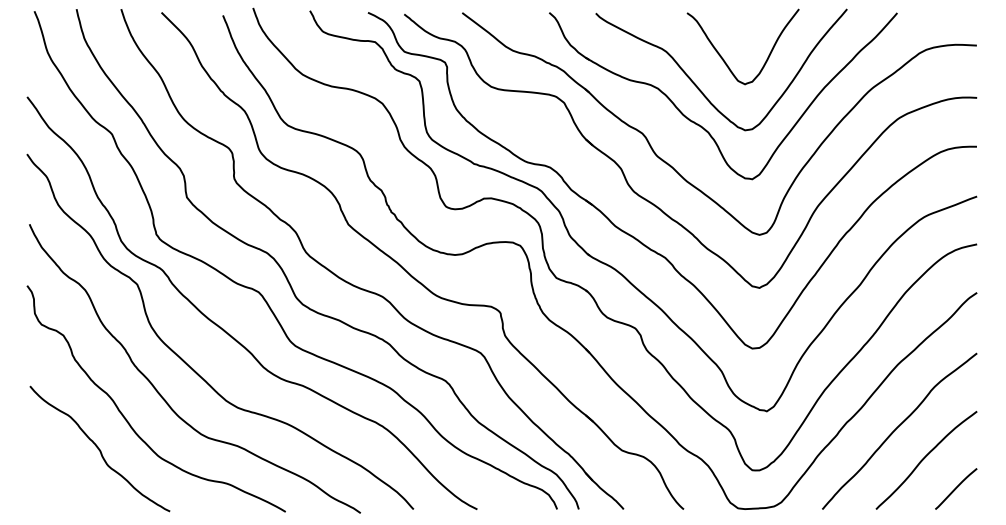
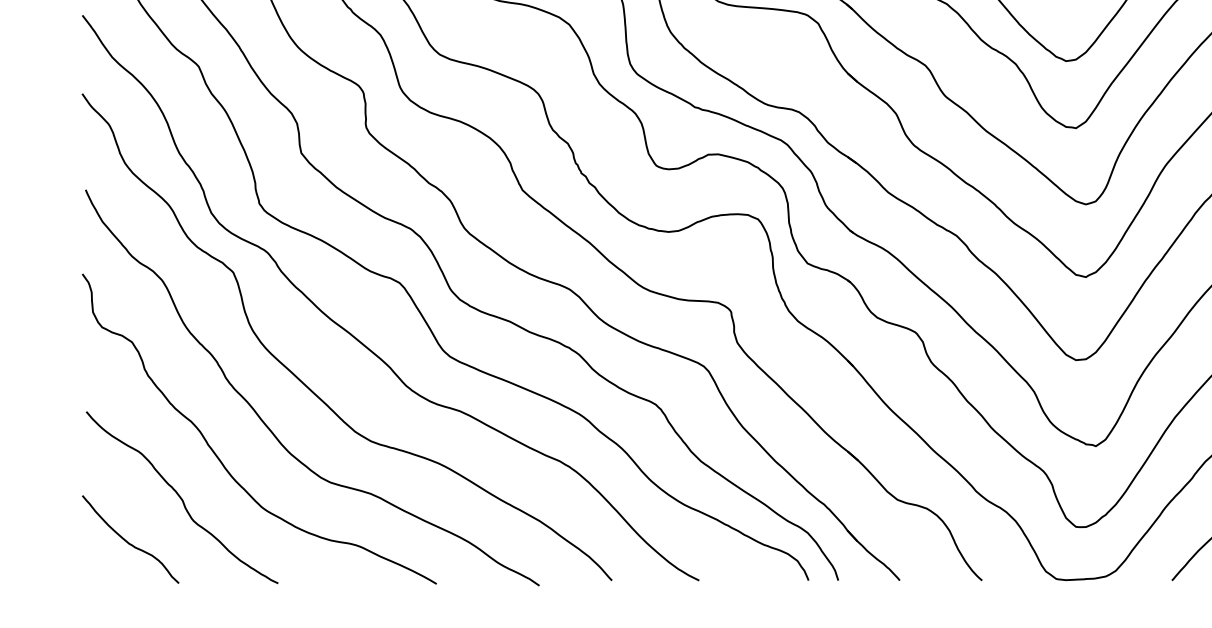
curve: (60, 480) -> (128, 540), added

